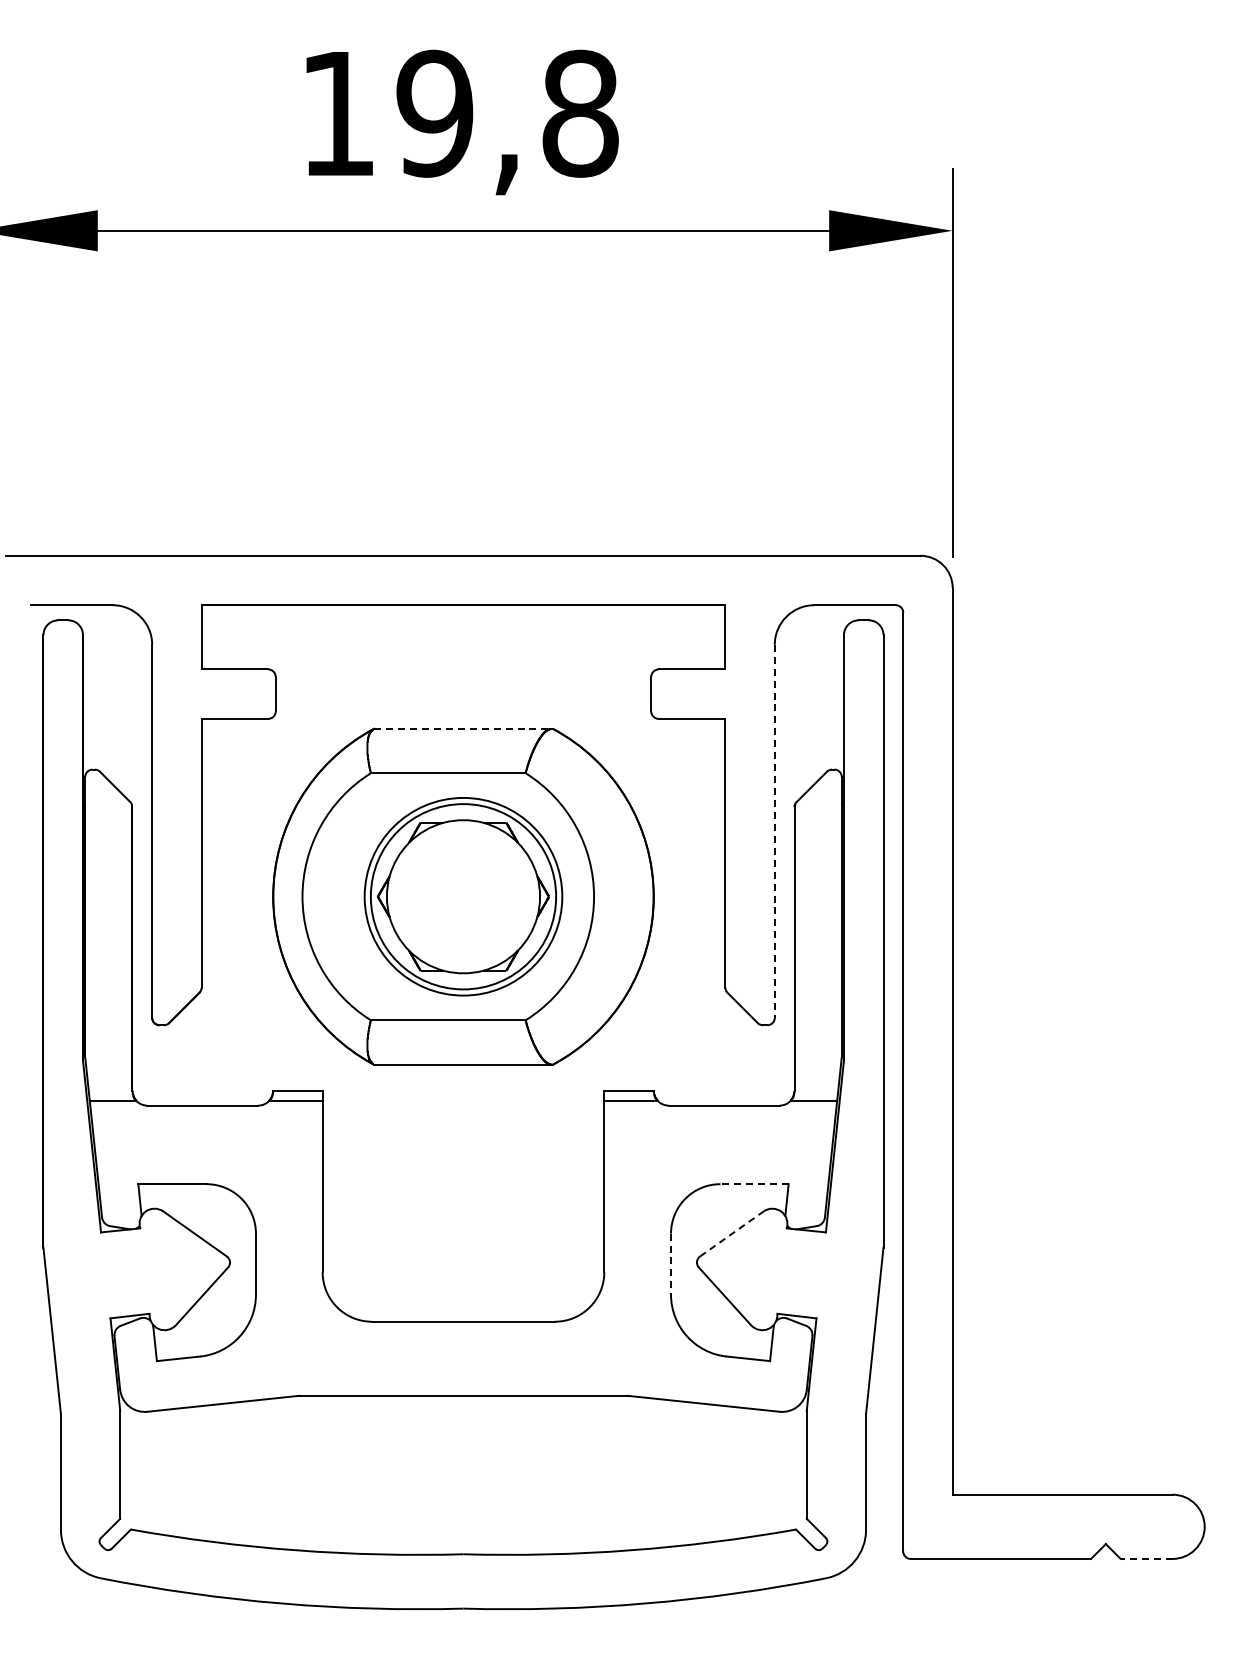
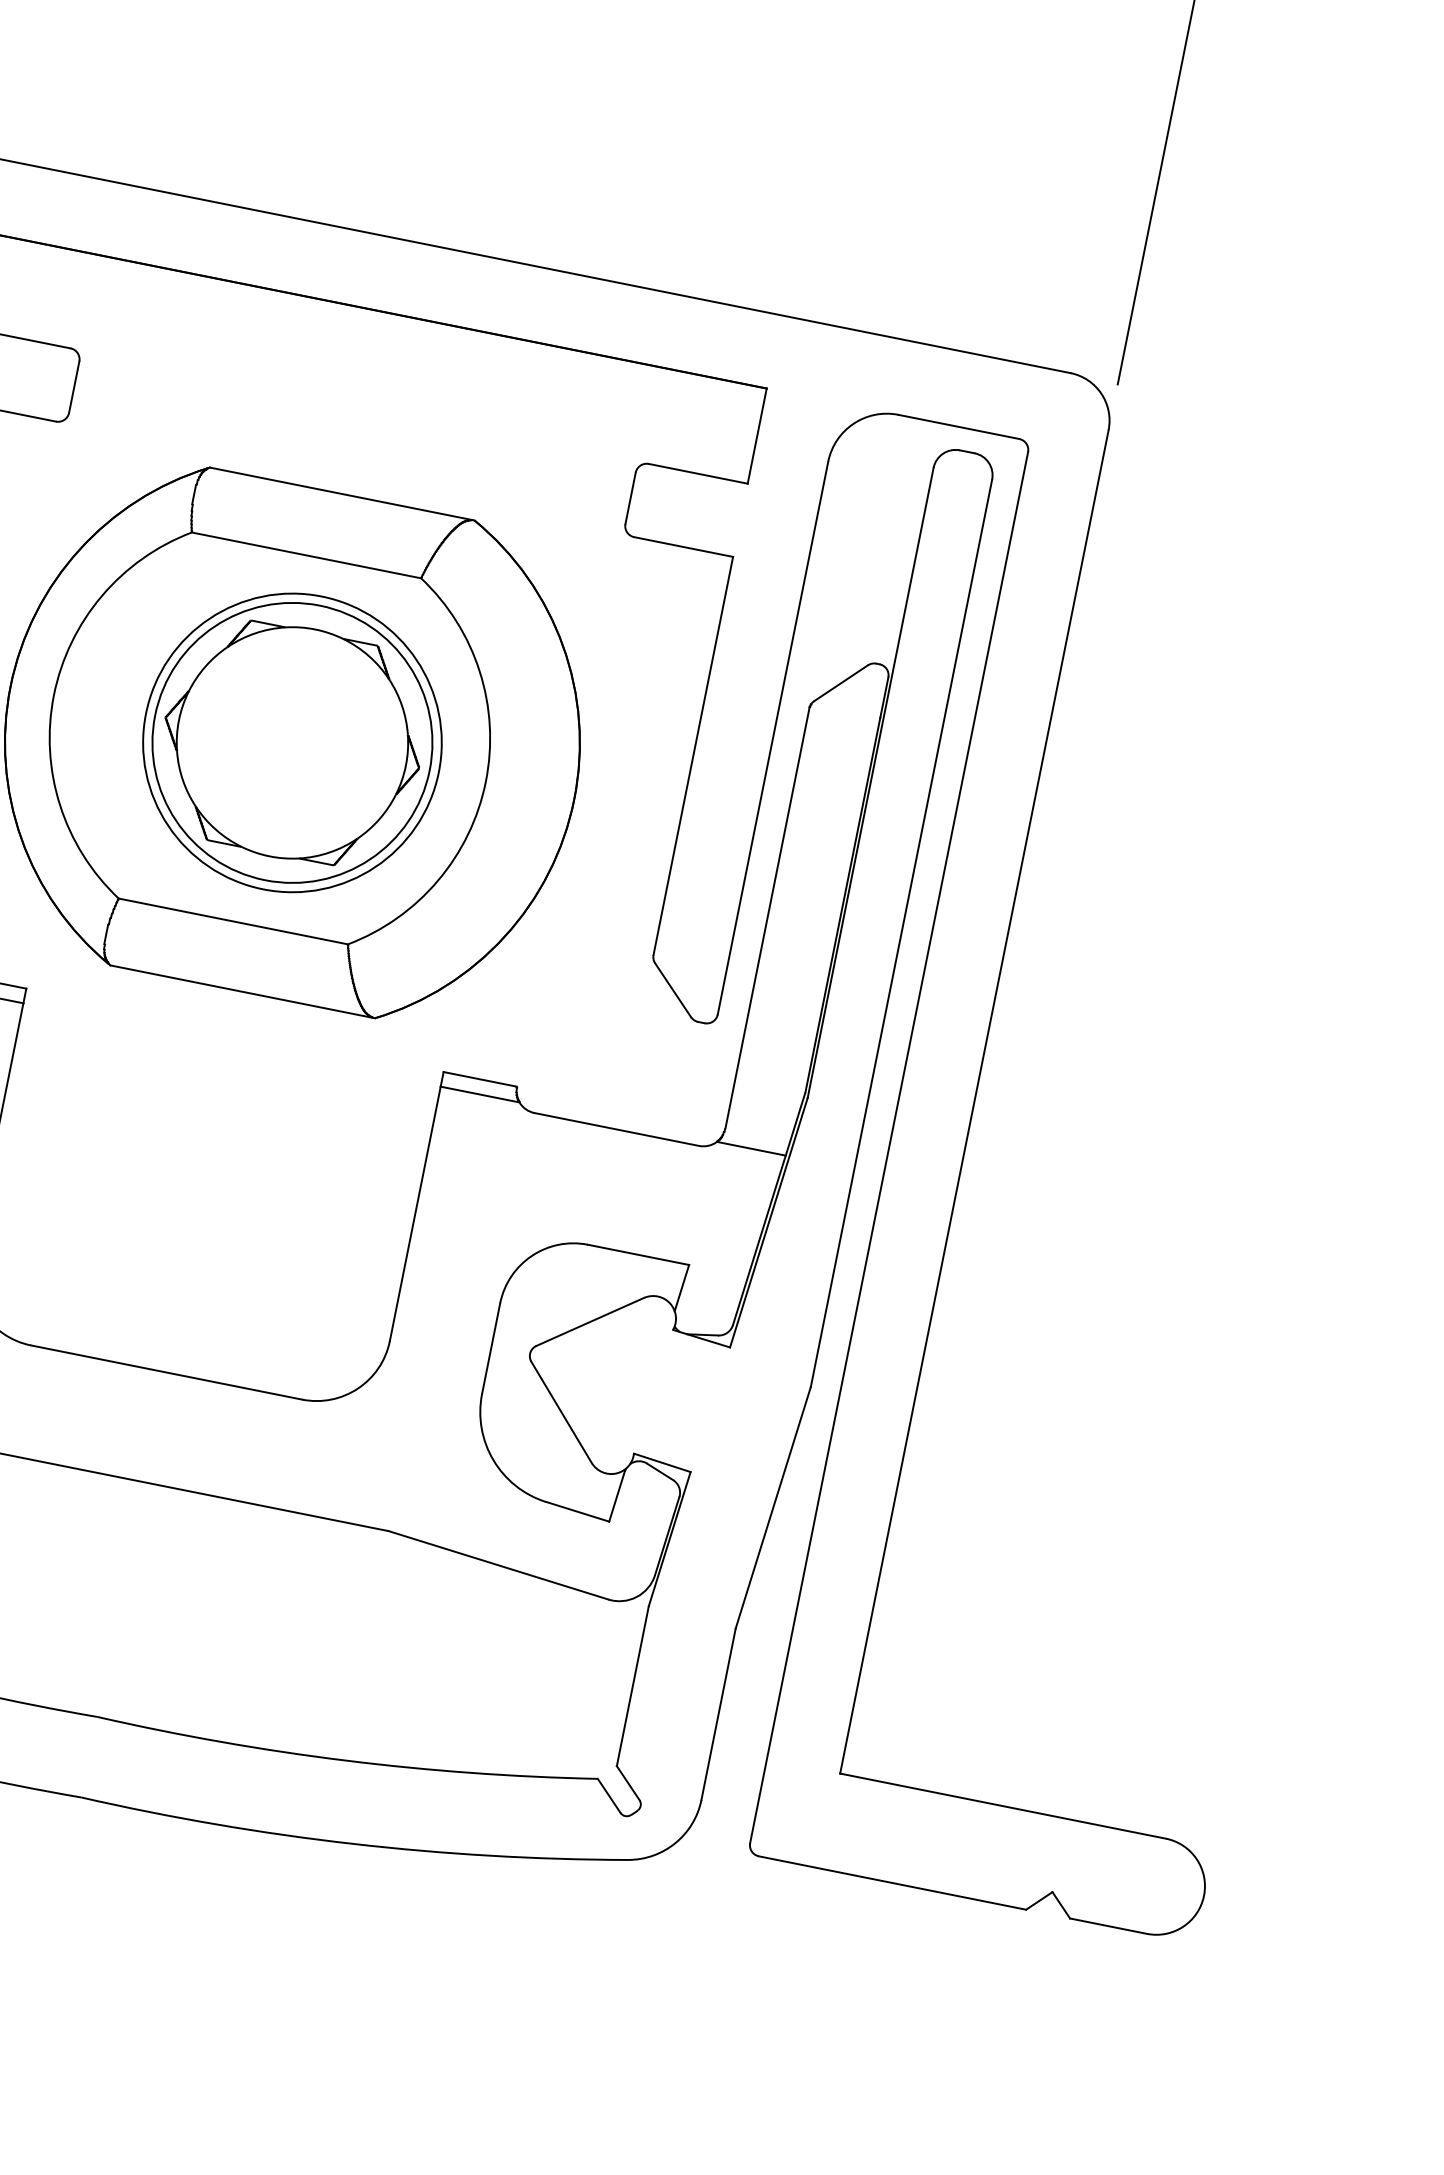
line: (462, 728) -> (340, 493), dashed -> solid
line: (774, 831) -> (772, 738), dashed -> solid
line: (754, 1184) -> (638, 1255), dashed -> solid
line: (732, 1233) -> (591, 1321), dashed -> solid
line: (671, 1264) -> (491, 1349), dashed -> solid
line: (1146, 1558) -> (1108, 1925), dashed -> solid

